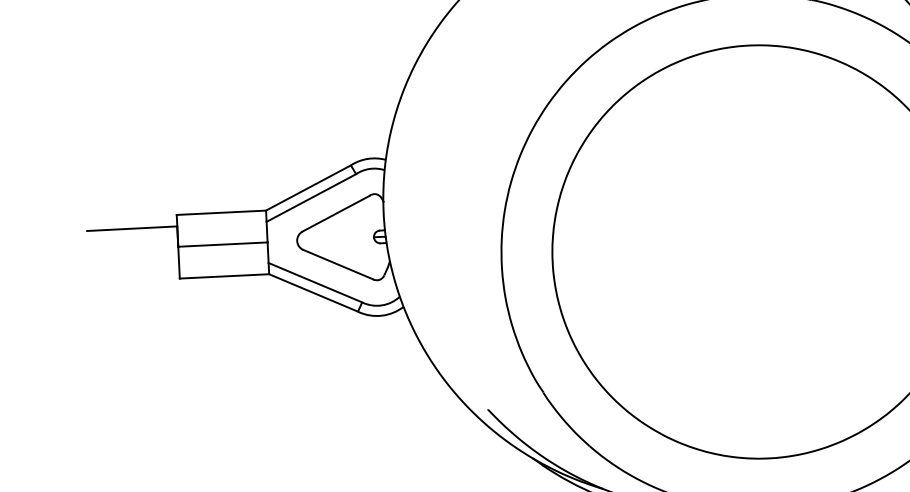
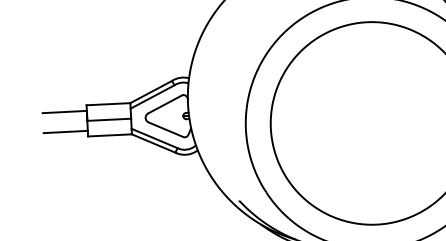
line: (133, 268) -> (65, 131), added

